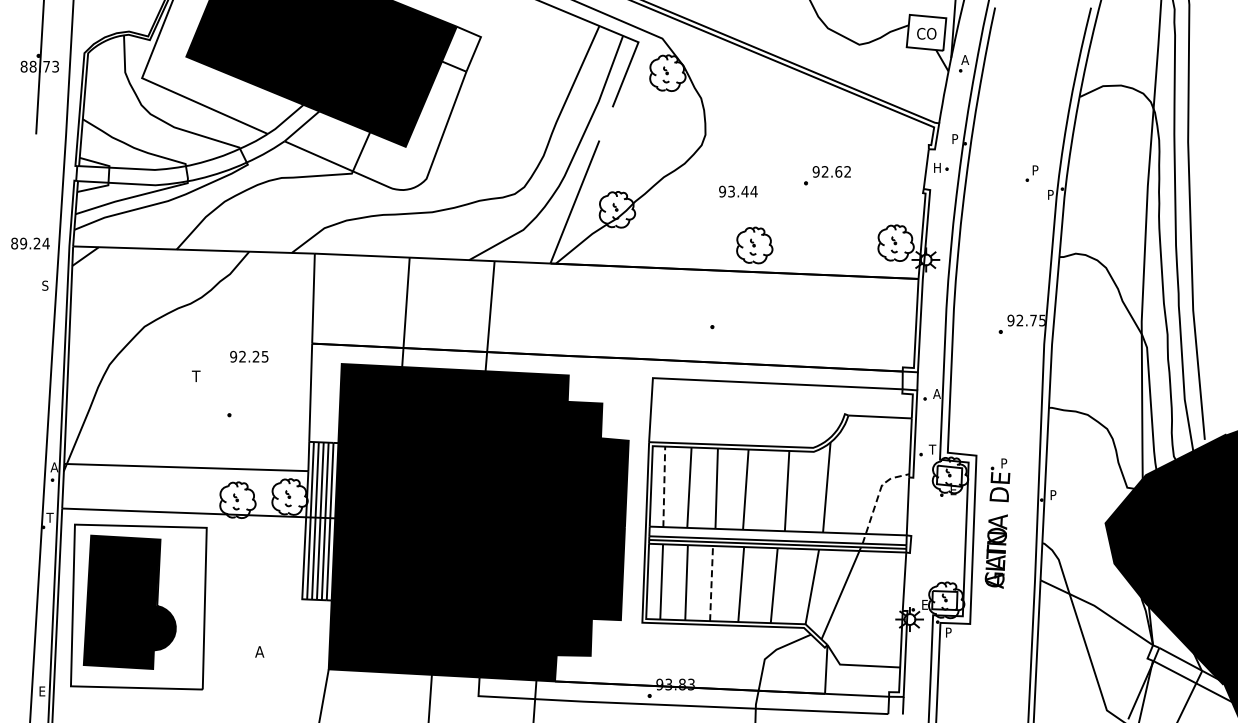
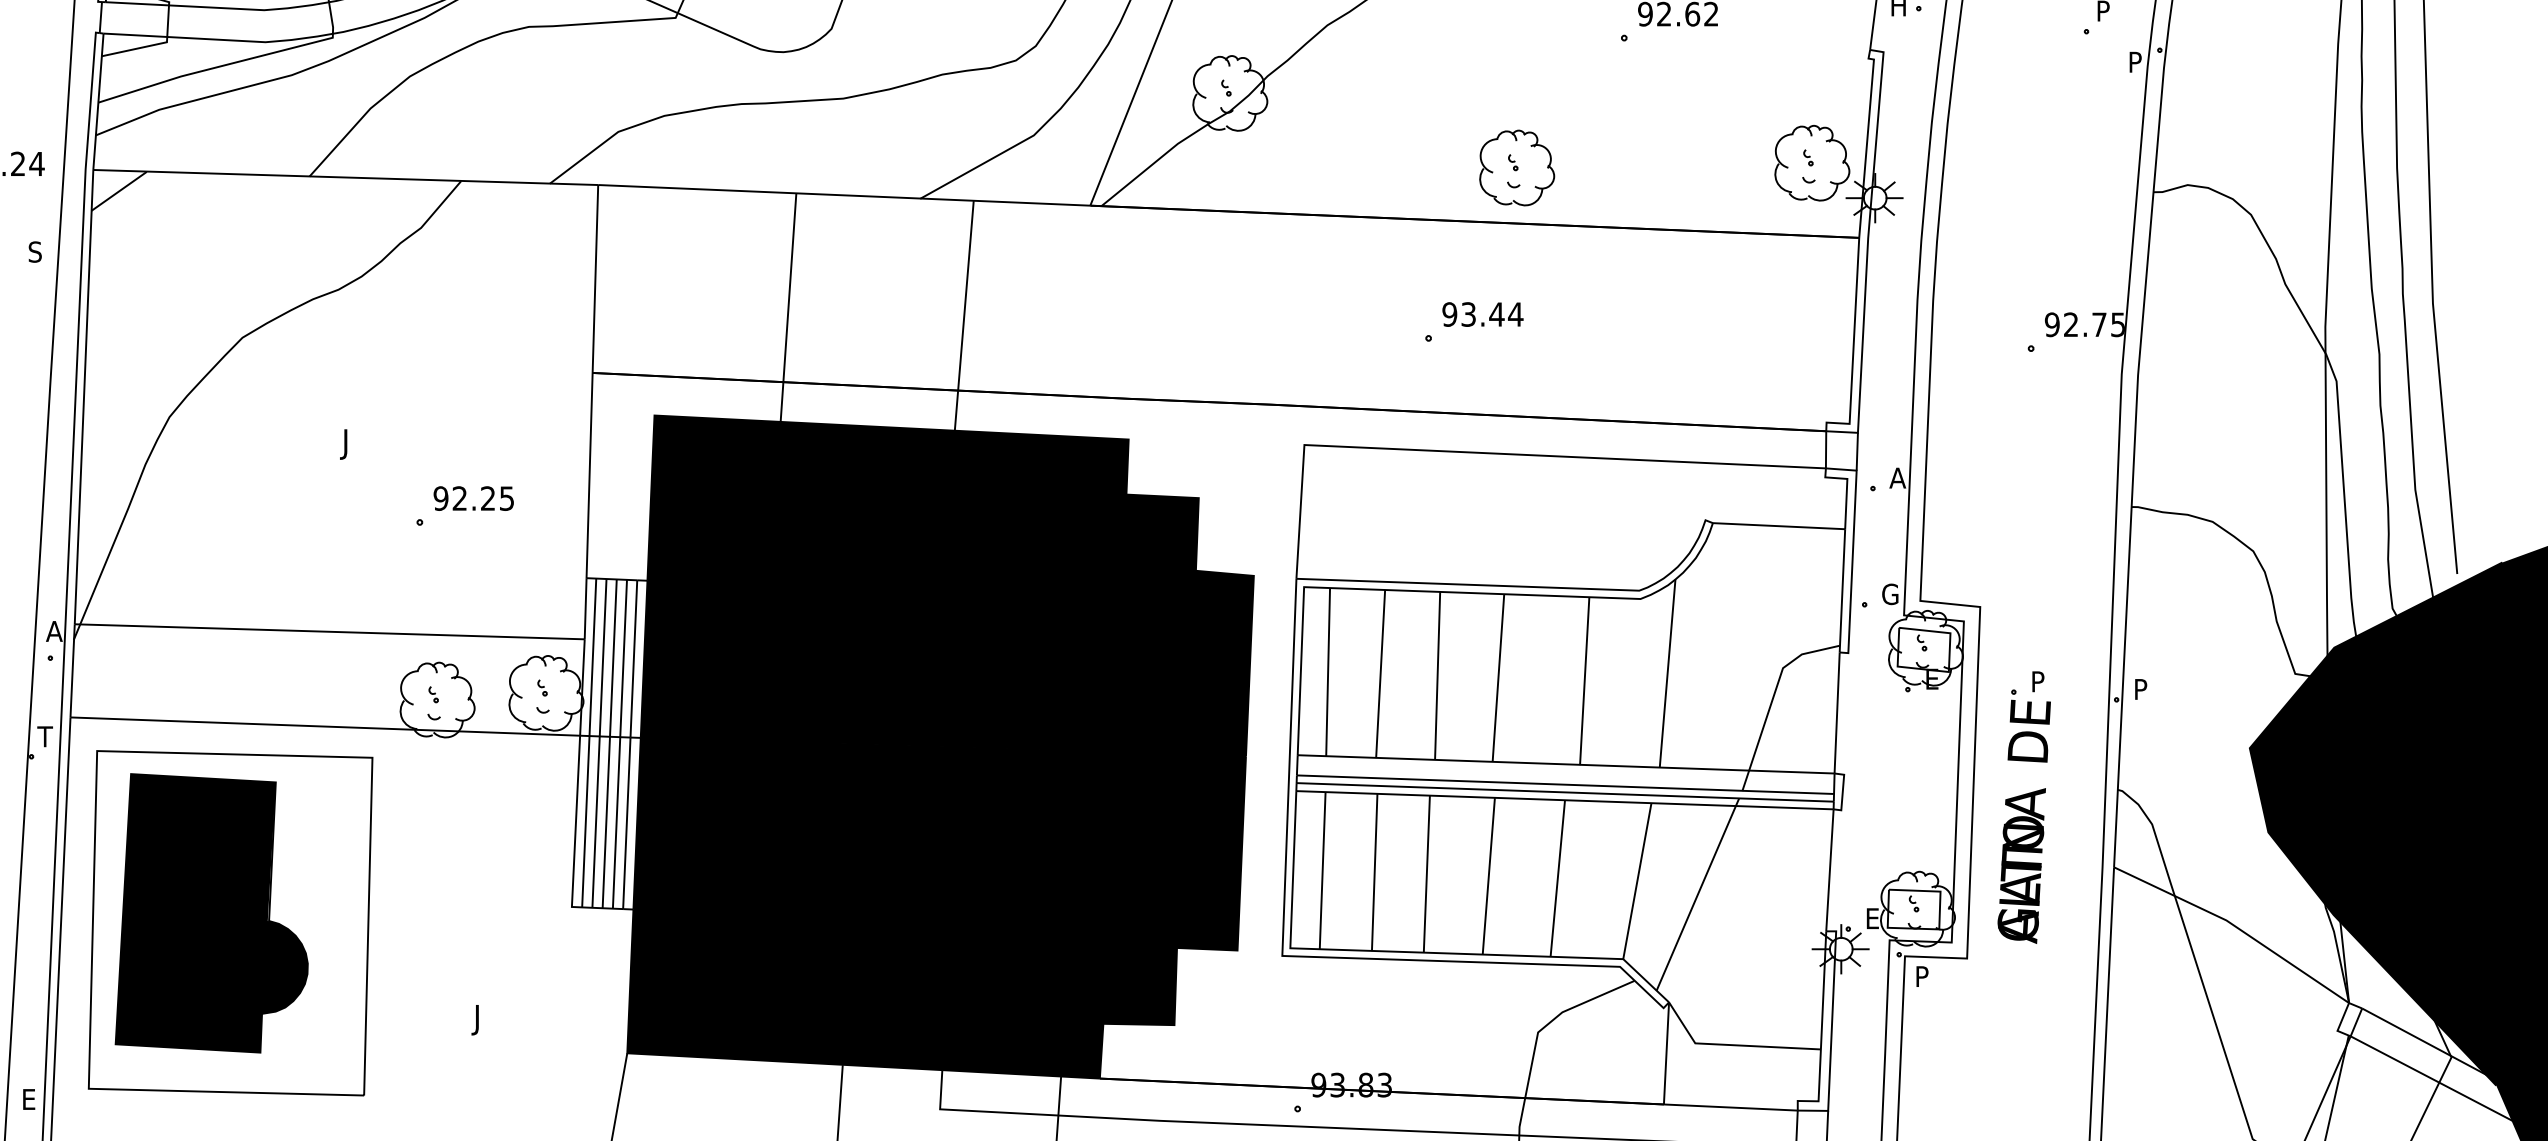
text: (738, 191) -> (1483, 314), moved
text: (249, 356) -> (474, 498), moved
text: (195, 377) -> (348, 443), T -> J
text: (932, 449) -> (1888, 594), T -> G
line: (664, 486) -> (1328, 671), dashed -> solid
line: (877, 498) -> (1773, 696), dashed -> solid
part: (997, 523) -> (2024, 807), moved
line: (711, 583) -> (1426, 874), dashed -> solid
text: (259, 653) -> (482, 1020), A -> J

